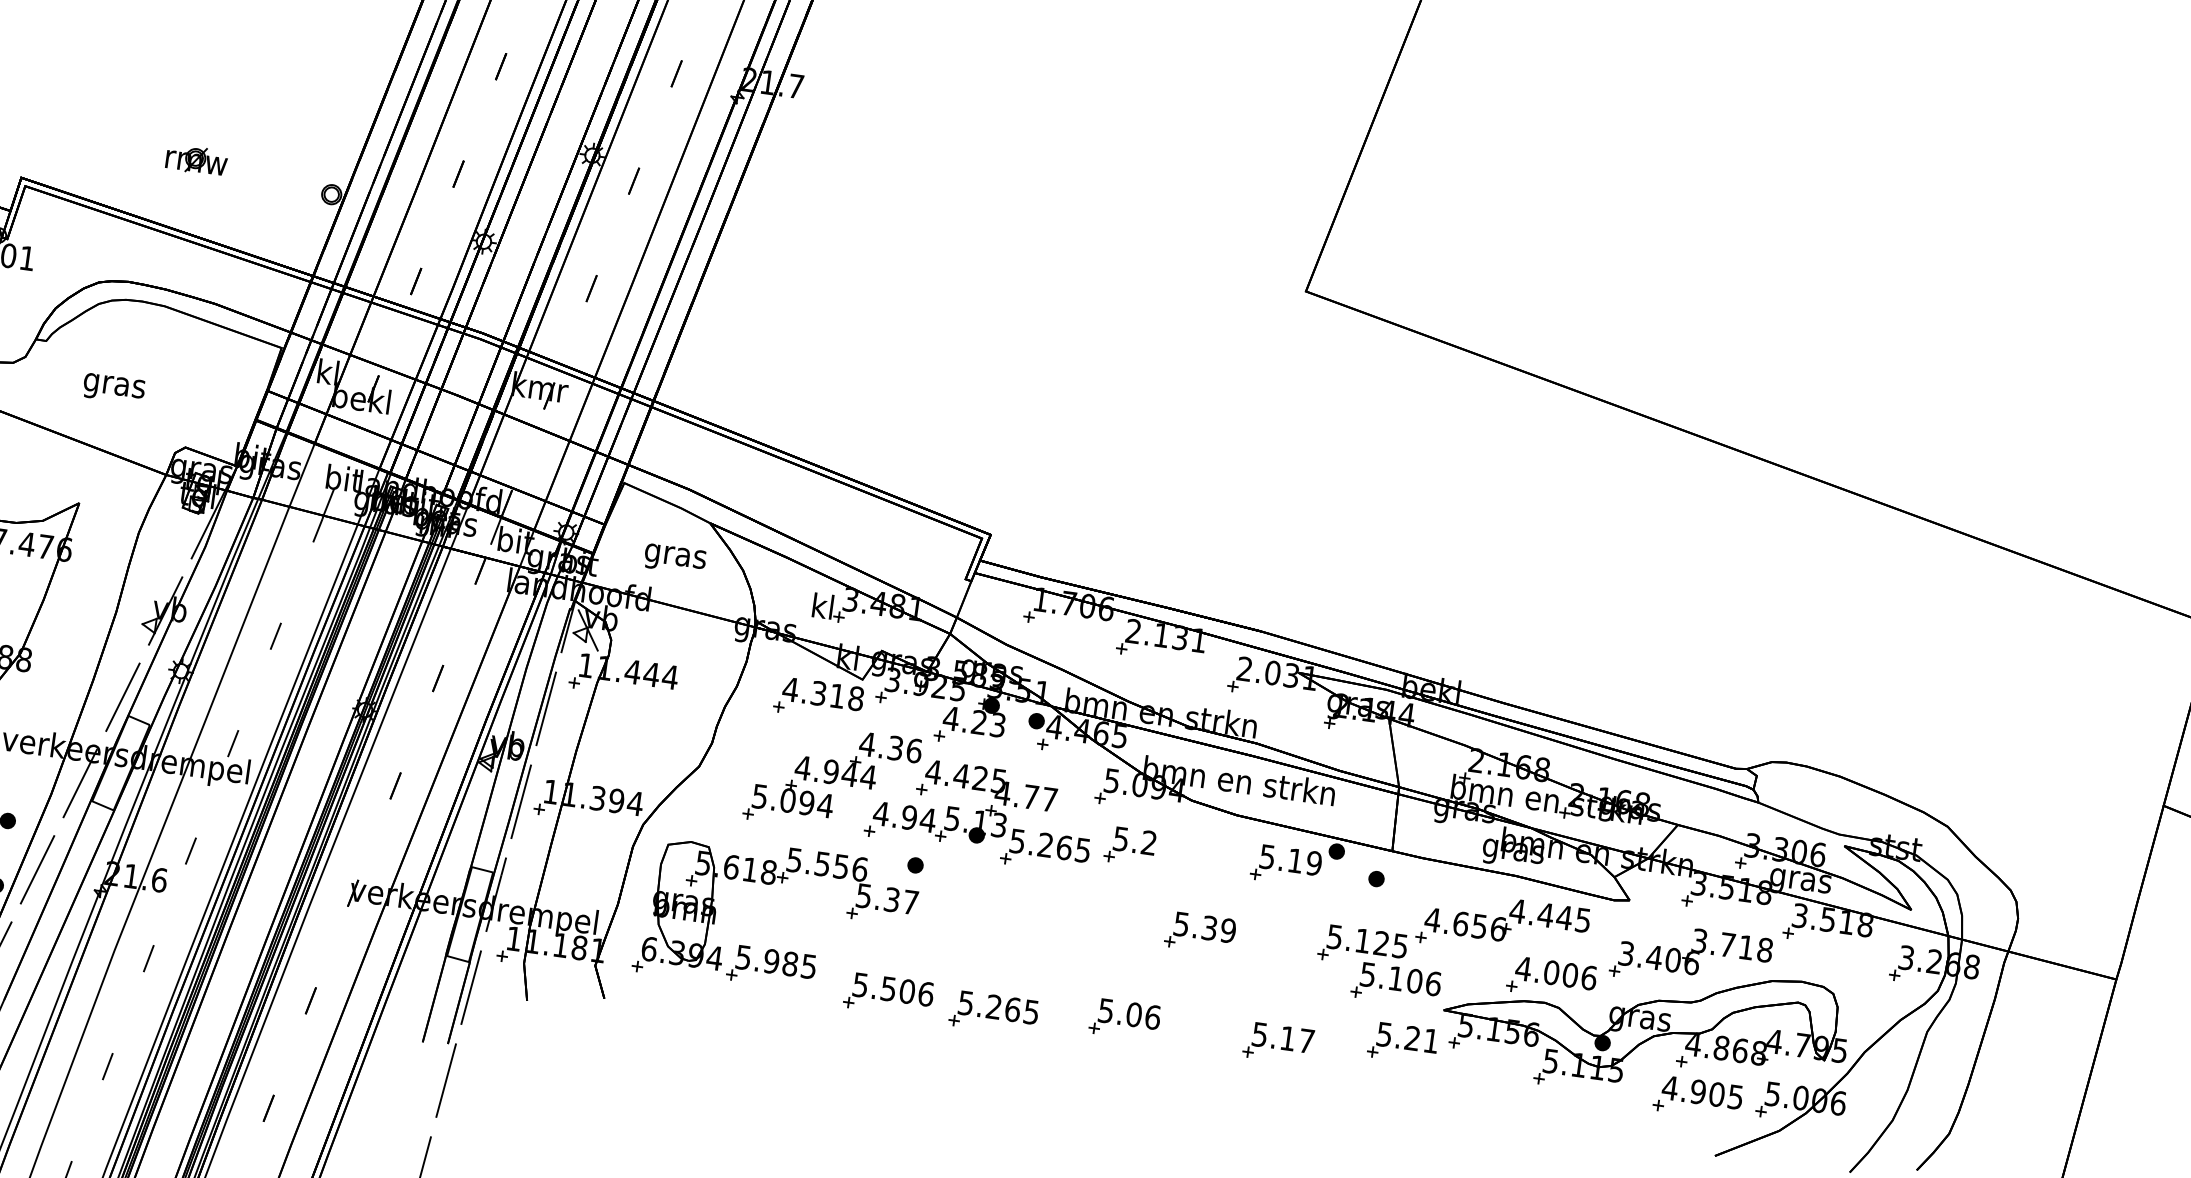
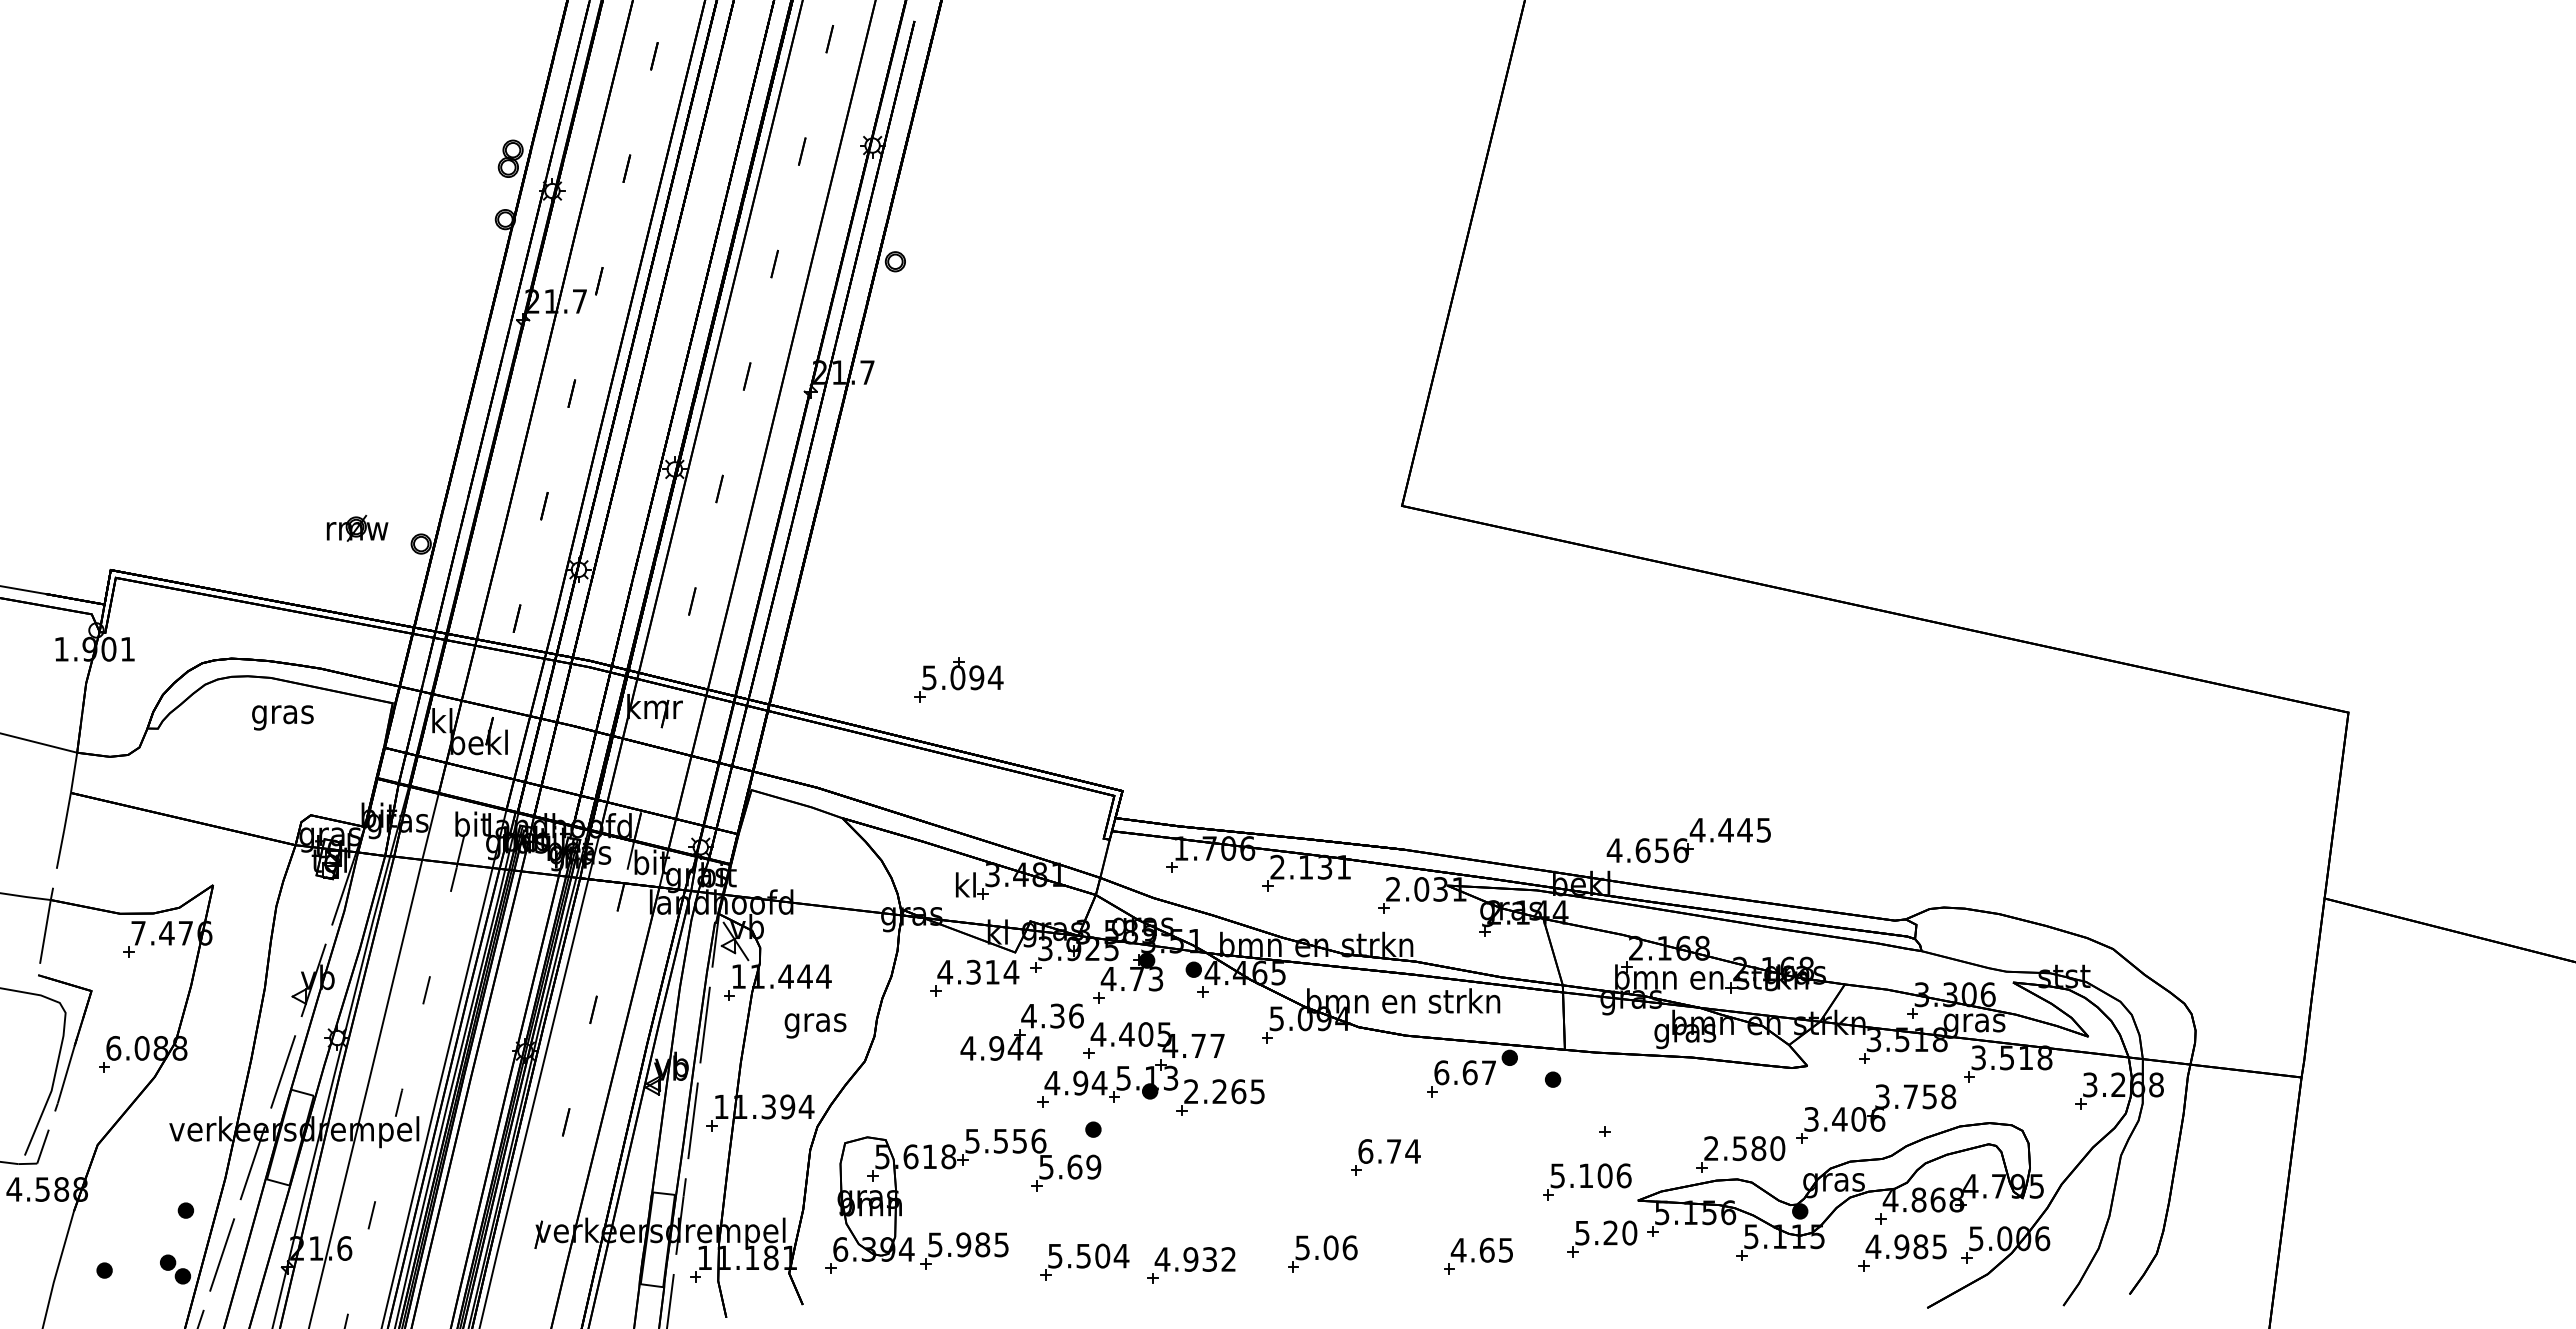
part: (196, 159) -> (357, 527), moved
text: (113, 388) -> (282, 717), moved
text: (675, 558) -> (815, 1025), moved
text: (856, 697) -> (1011, 971), 4.318 -> 4.314
text: (978, 721) -> (1136, 978), 4.23 -> 4.73
text: (980, 778) -> (1145, 1034), 4.425 -> 4.405
part: (788, 802) -> (958, 679), moved
text: (1017, 841) -> (1191, 1091), 5.265 -> 2.265
part: (1129, 845) -> (1303, 1080), removed
text: (1291, 859) -> (1465, 1072), 5.19 -> 6.67
text: (901, 900) -> (1084, 1166), 5.37 -> 5.69
part: (1507, 920) -> (1688, 840), moved
text: (1205, 927) -> (1389, 1151), 5.39 -> 6.74
part: (1362, 946) -> (1548, 1148), removed
text: (1746, 947) -> (1929, 1096), 3.718 -> 3.758
text: (1556, 973) -> (1744, 1148), 4.006 -> 2.580
text: (926, 993) -> (1121, 1255), 5.506 -> 5.504
text: (997, 1007) -> (1194, 1259), 5.265 -> 4.932
text: (1282, 1037) -> (1481, 1249), 5.17 -> 4.65
text: (1431, 1040) -> (1629, 1232), 5.21 -> 5.20
text: (1716, 1094) -> (1920, 1246), 4.905 -> 4.985

